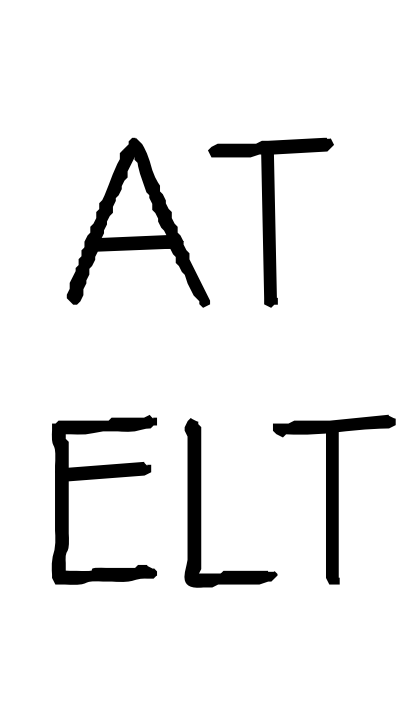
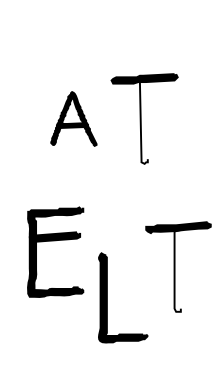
part: (137, 221) -> (73, 118), size x0.6
fill: (268, 229) -> (143, 122), removed
part: (104, 480) -> (55, 241), moved
part: (201, 502) -> (107, 297), moved
fill: (332, 506) -> (177, 270), removed

